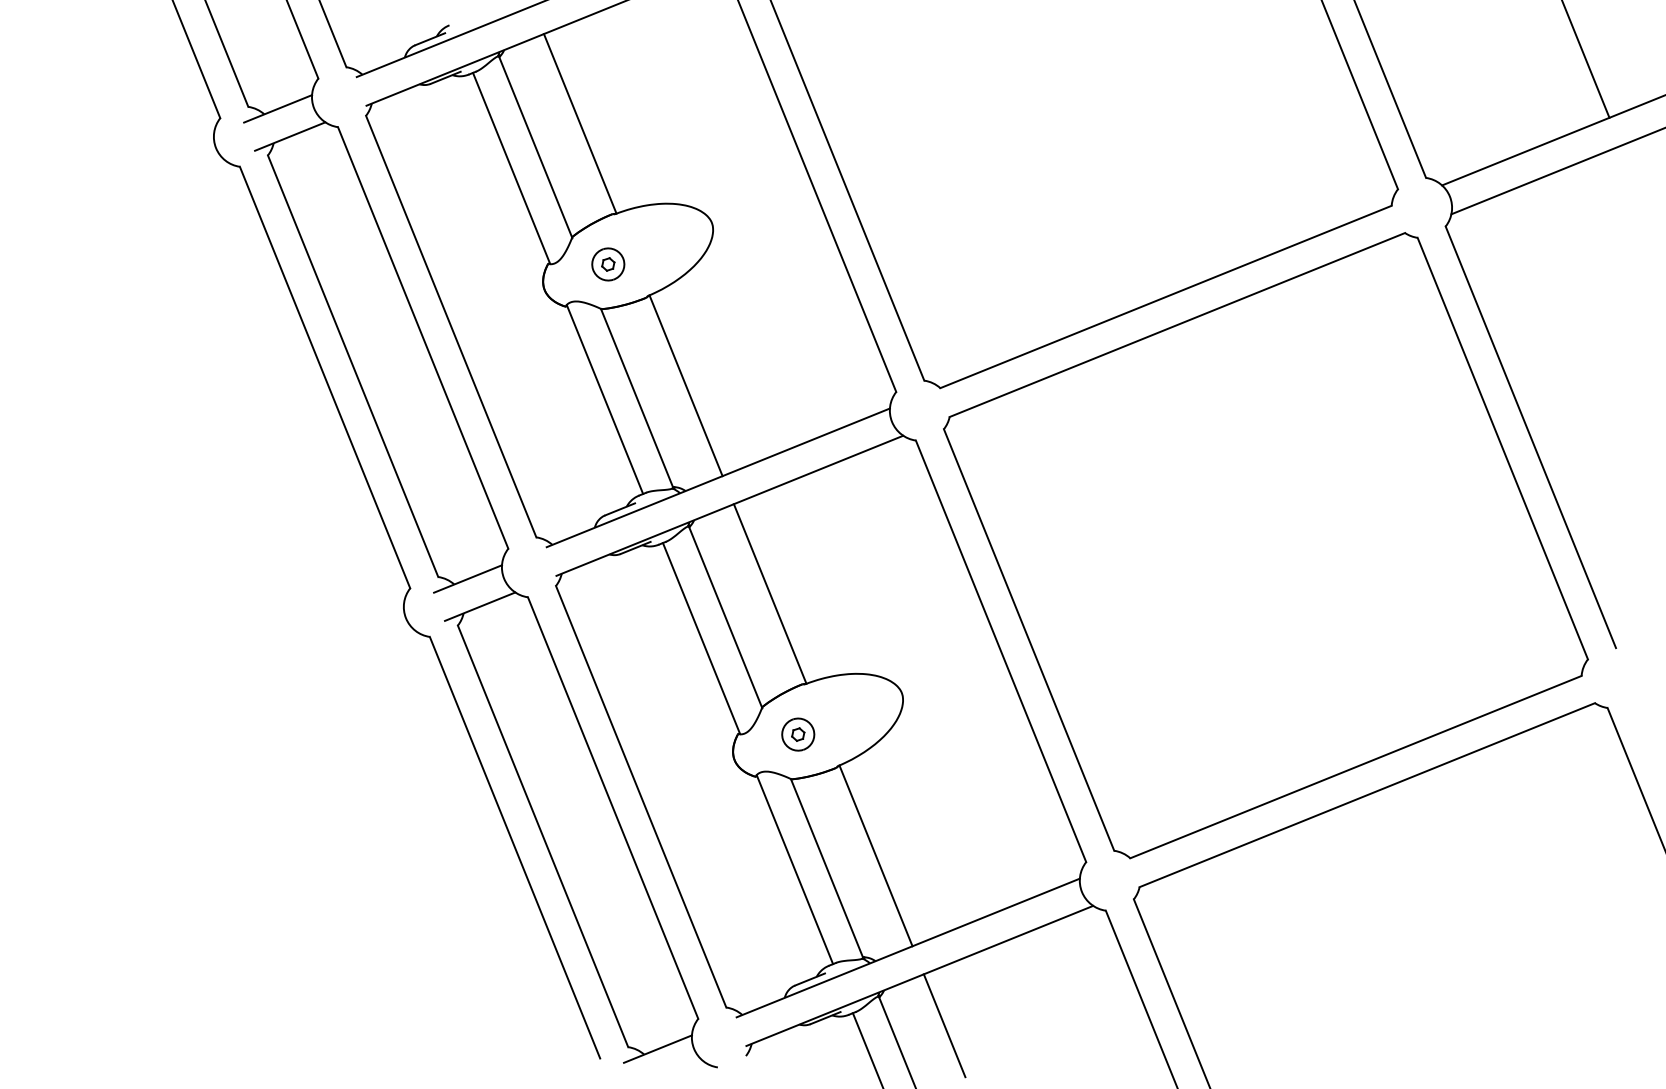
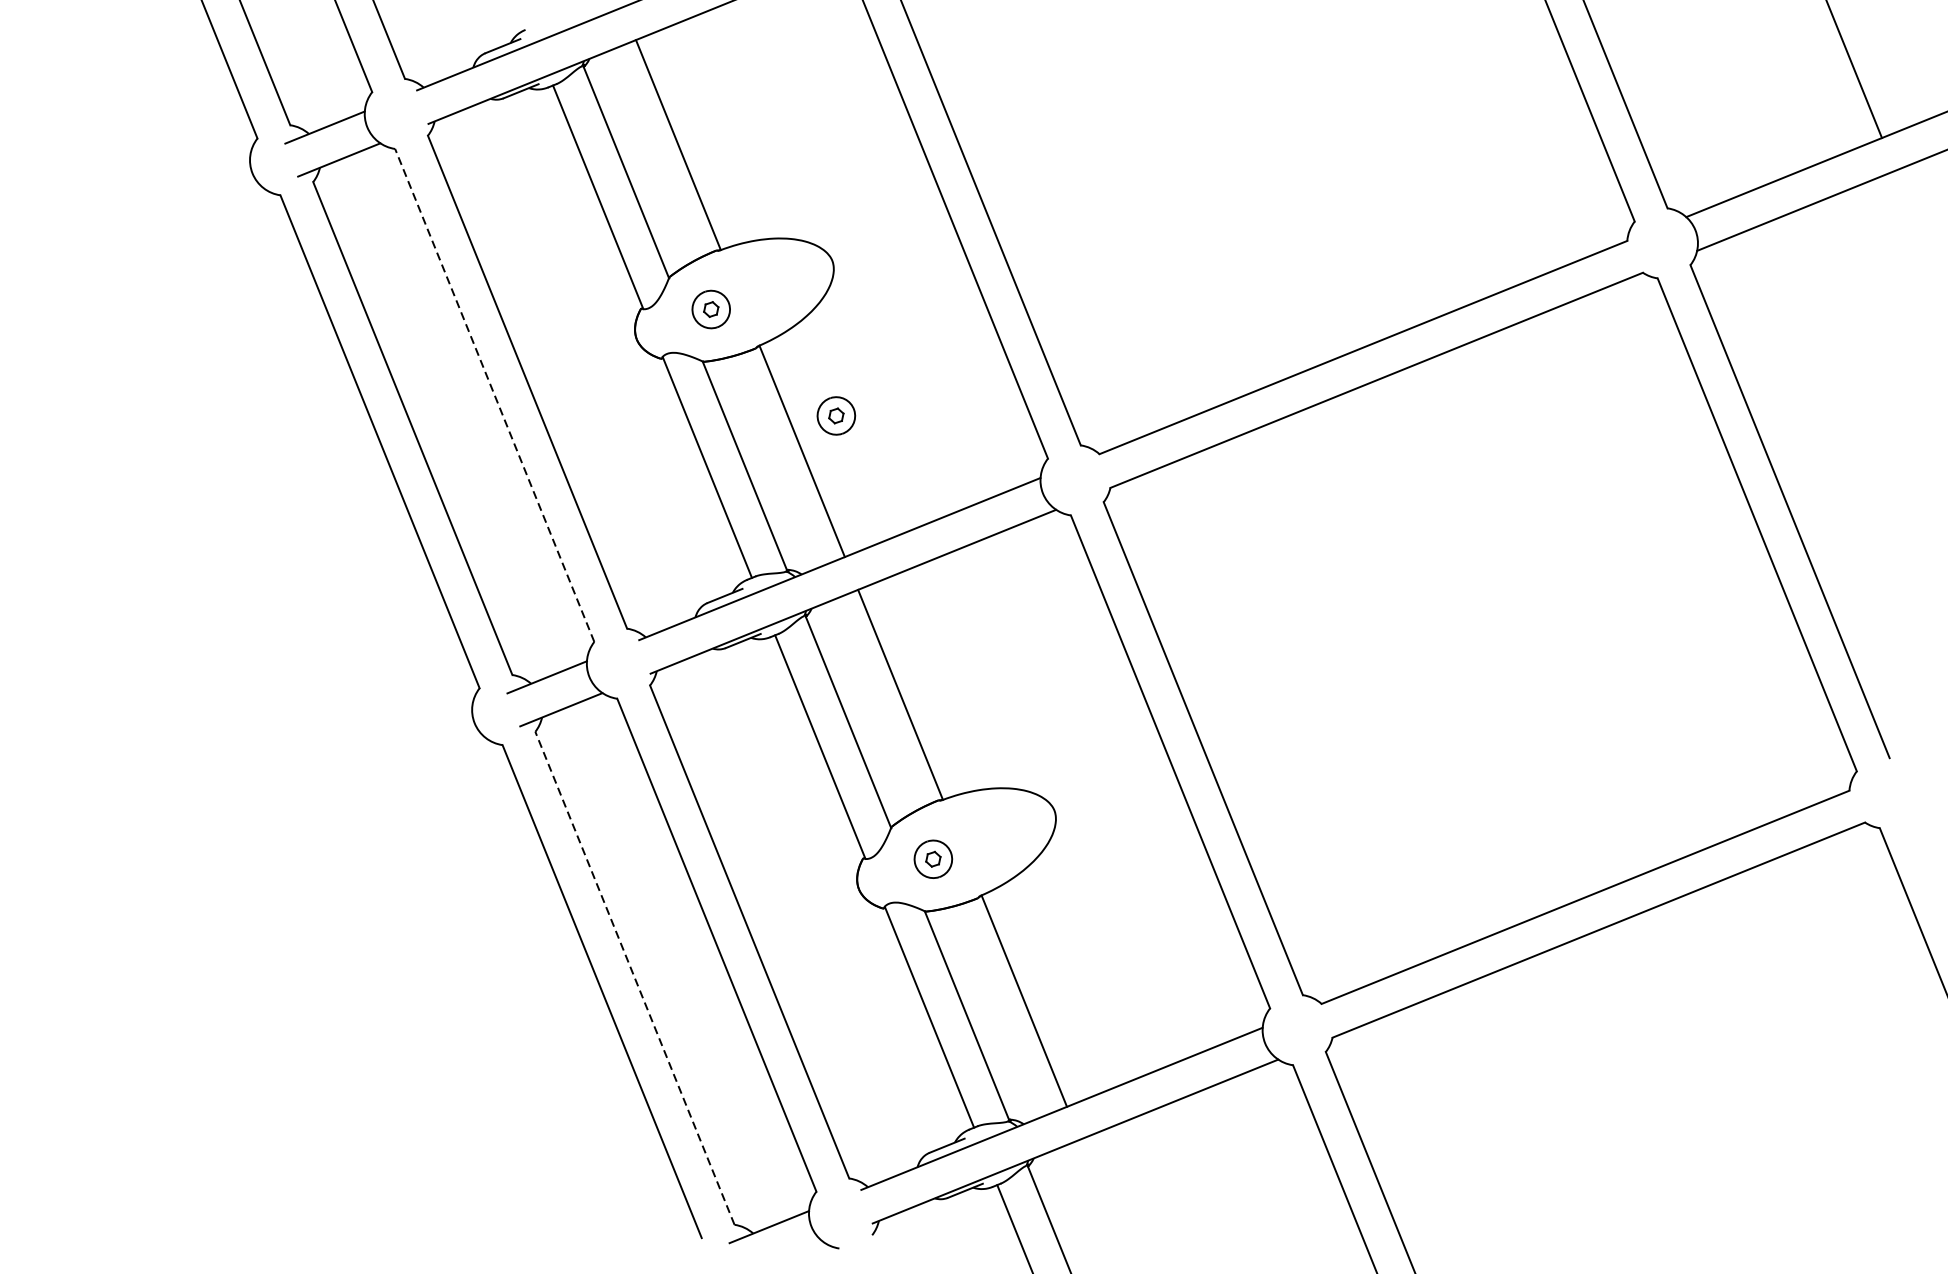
line: (423, 337) -> (495, 394), solid -> dashed
part: (715, 355) -> (836, 415), added
line: (542, 835) -> (634, 977), solid -> dashed
line: (944, 1025) -> (1104, 1199), removed

